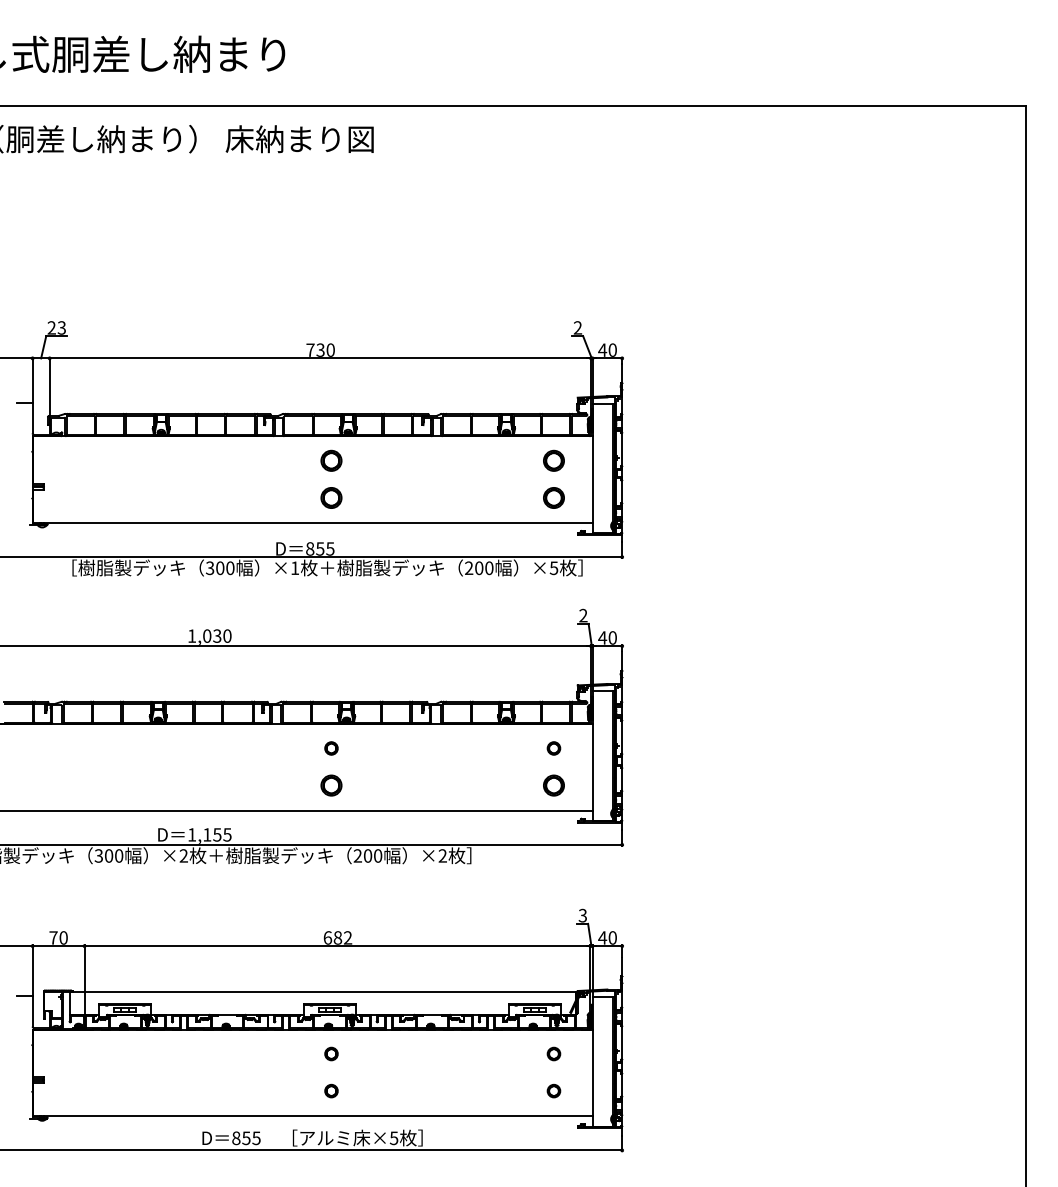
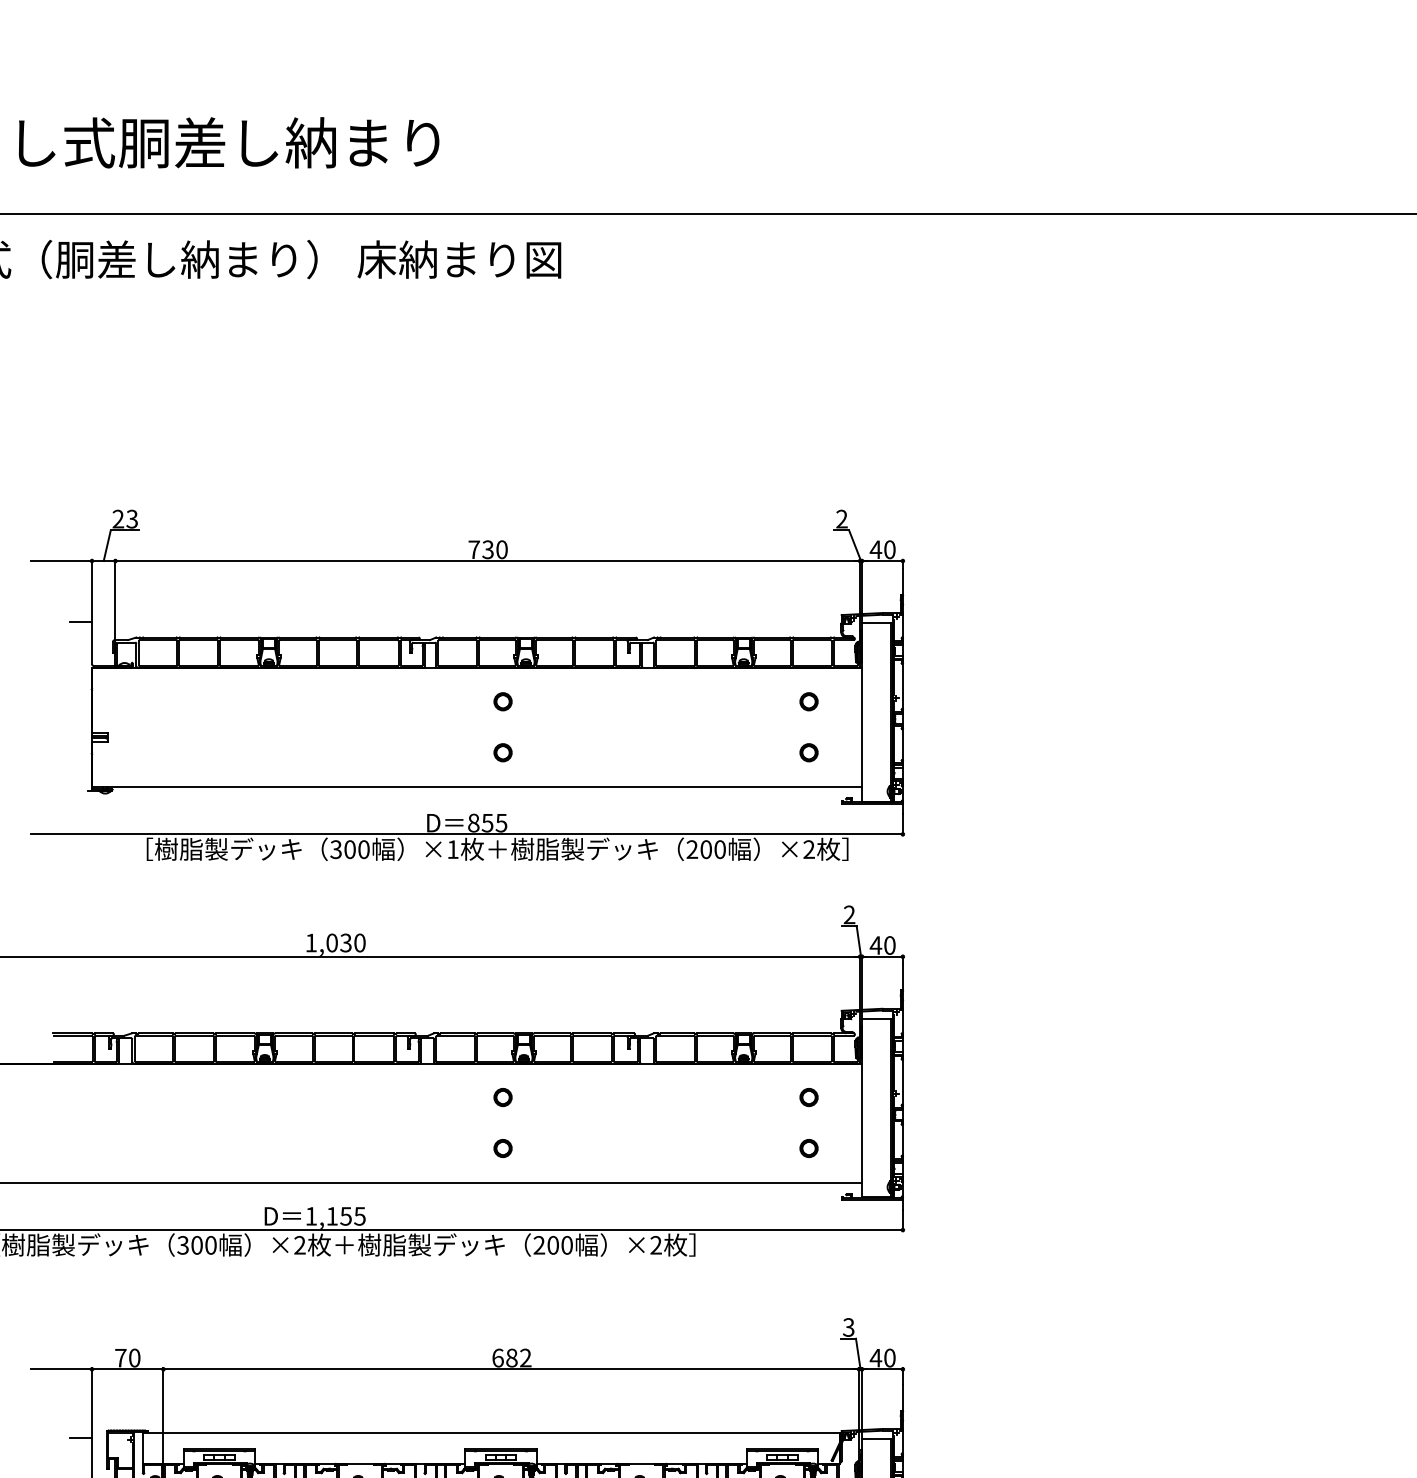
circle: (331, 460) -> (503, 701), size x0.62
part: (553, 460) -> (808, 701), size x0.62
circle: (331, 497) -> (503, 752), size x0.62
part: (553, 497) -> (808, 752), size x0.62
text: (553, 568) -> (808, 849), ×5 -> ×2
circle: (331, 785) -> (503, 1148), size x0.62
part: (553, 785) -> (808, 1148), size x0.62

